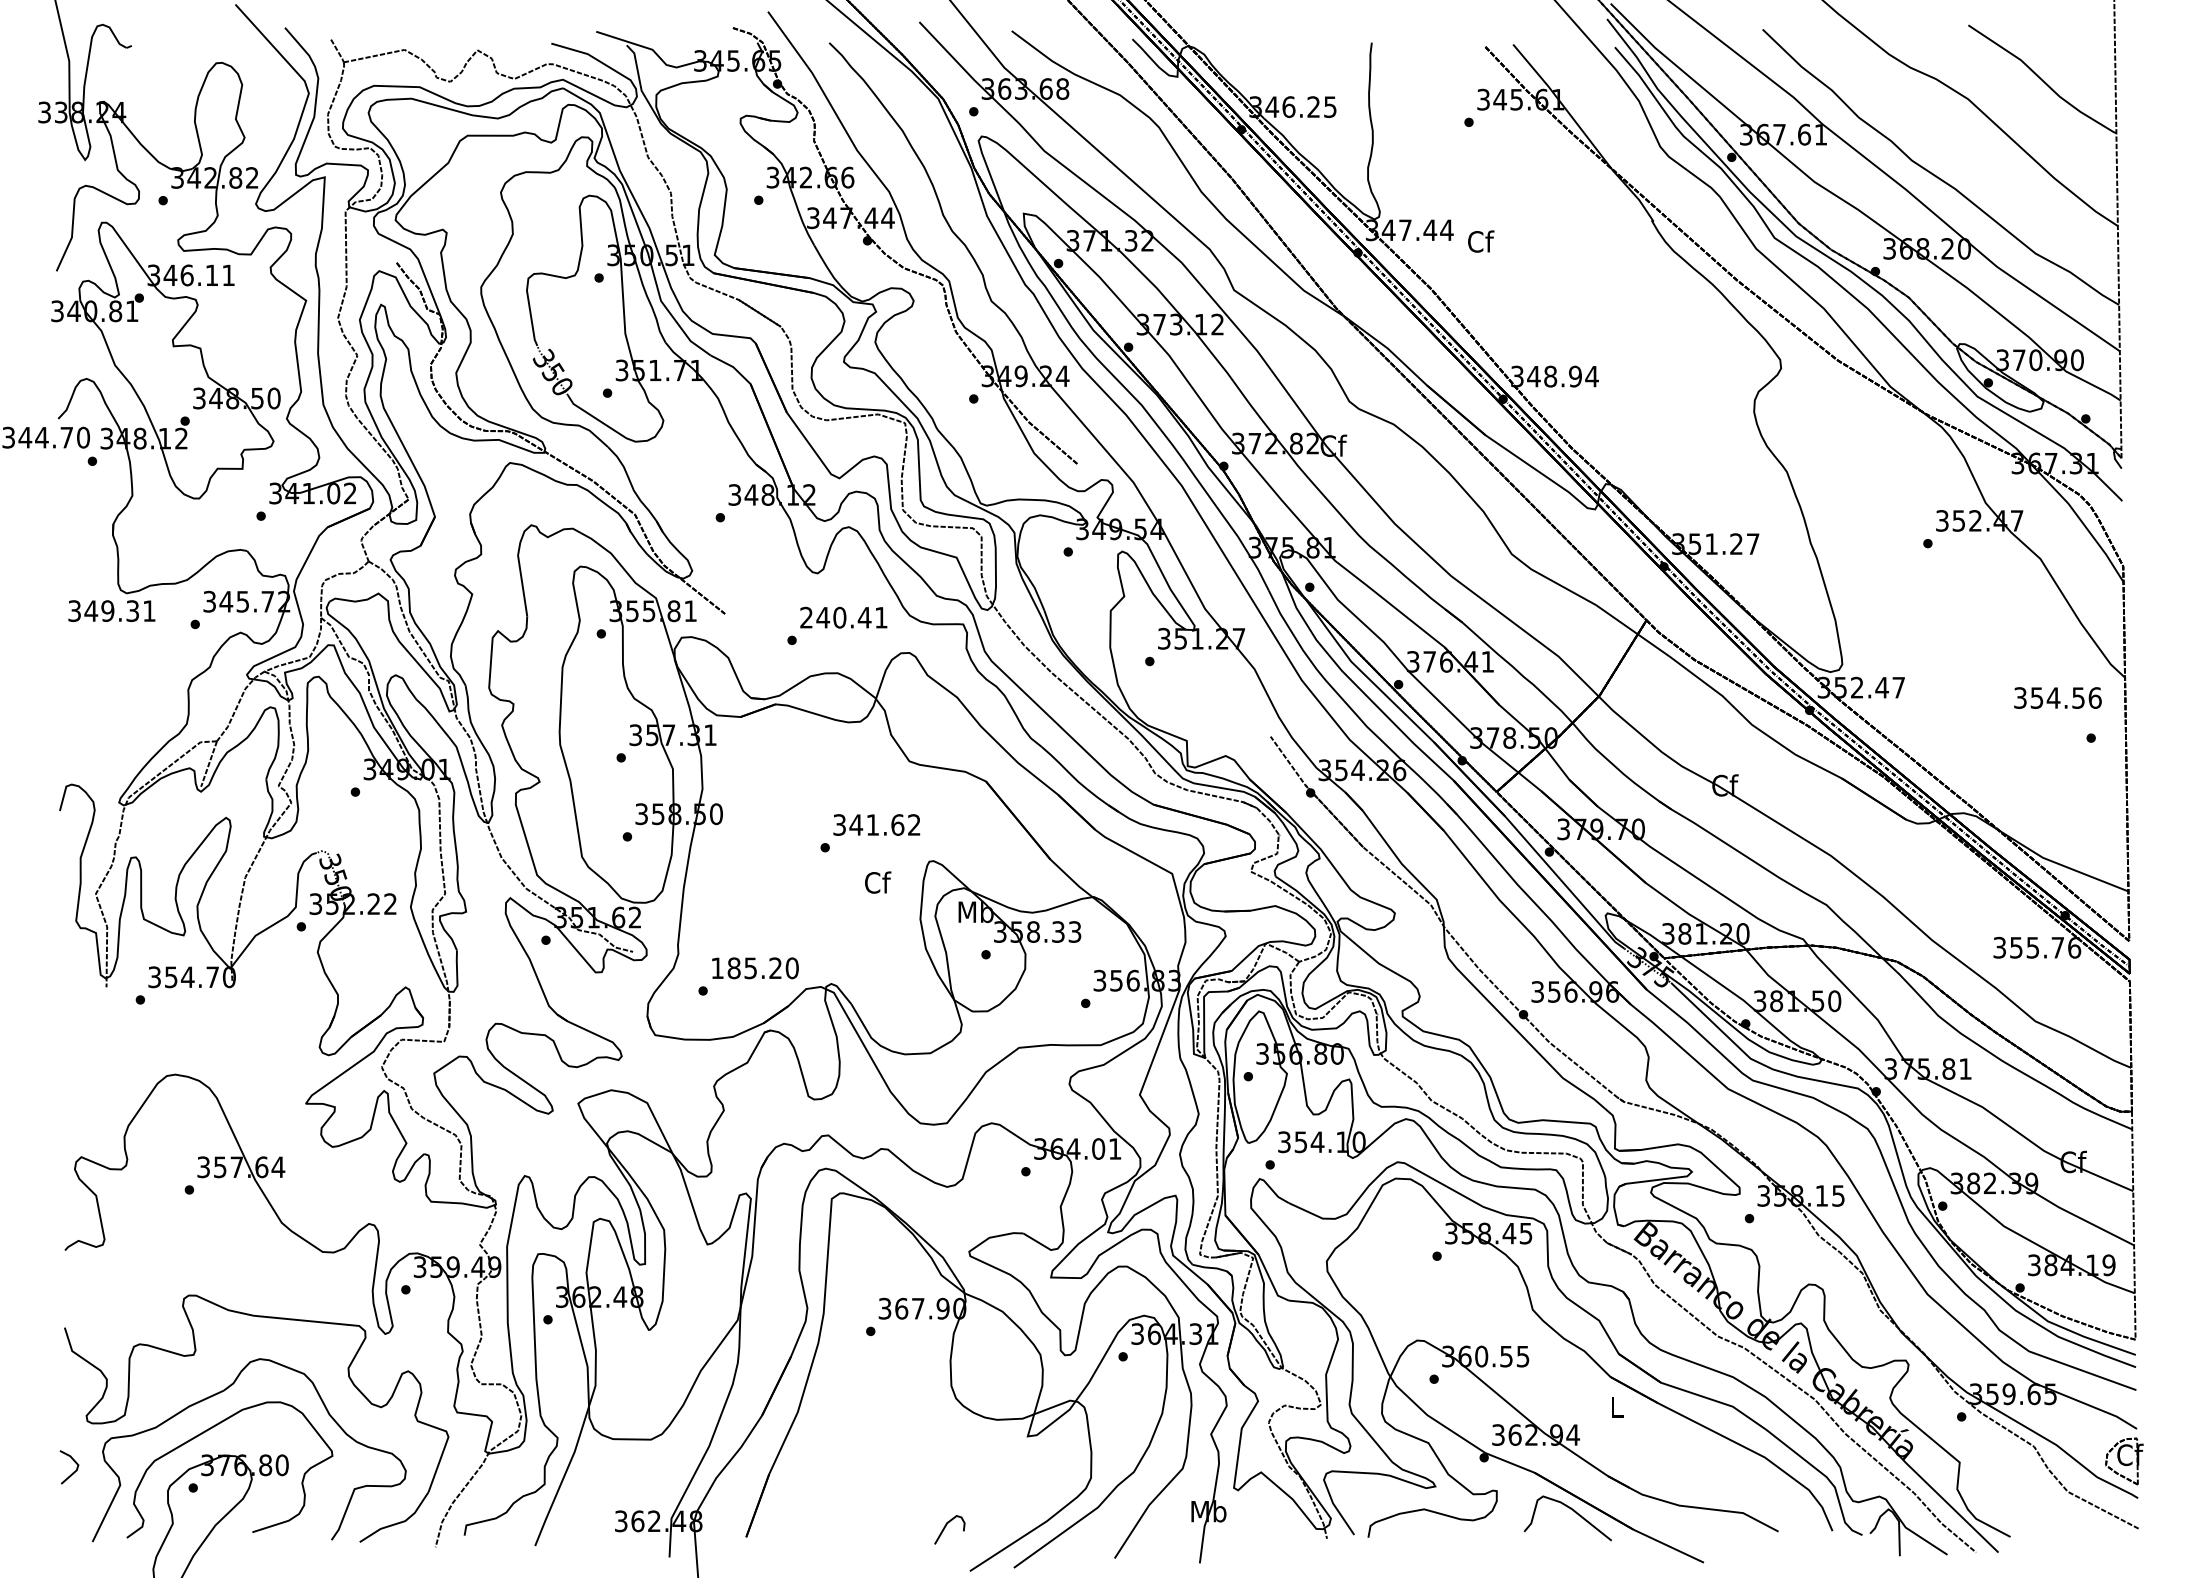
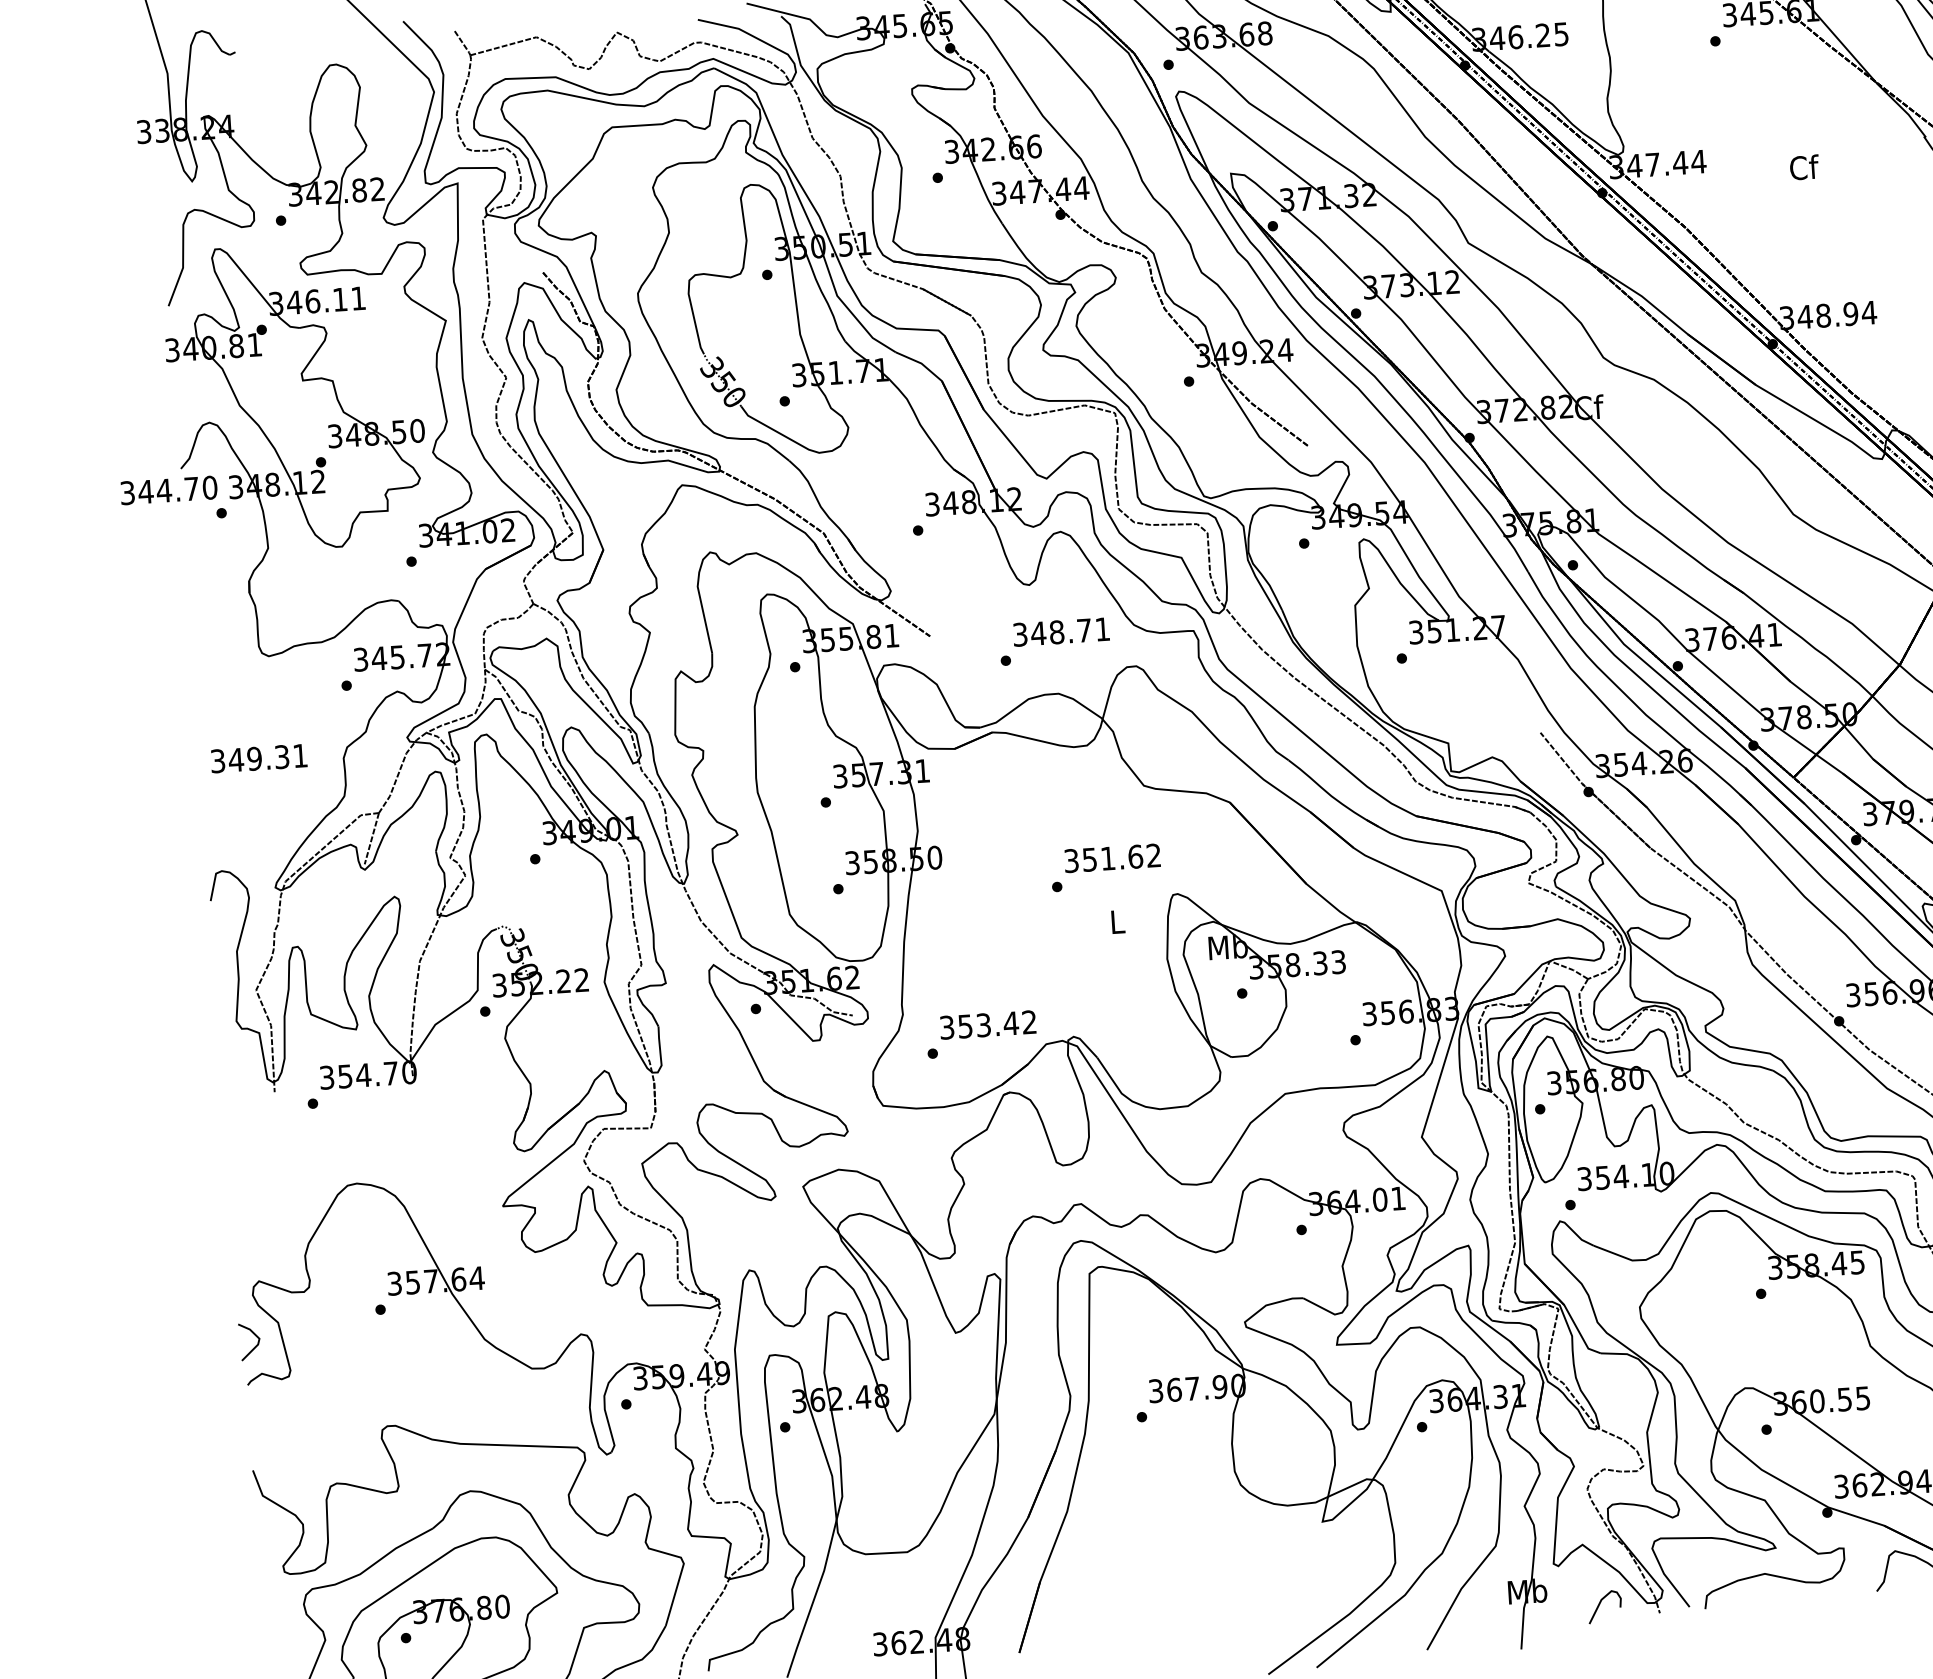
text: (1481, 241) -> (1804, 167), moved
text: (111, 610) -> (258, 757), moved
text: (835, 617) -> (1052, 632), 240.41 -> 348.71
text: (856, 824) -> (1090, 859), 341.62 -> 351.62
text: (878, 882) -> (1118, 921), Cf -> L
text: (754, 968) -> (987, 1025), 185.20 -> 353.42
line: (73, 1471) -> (254, 1346), moved
curve: (945, 1528) -> (1600, 1605), moved

